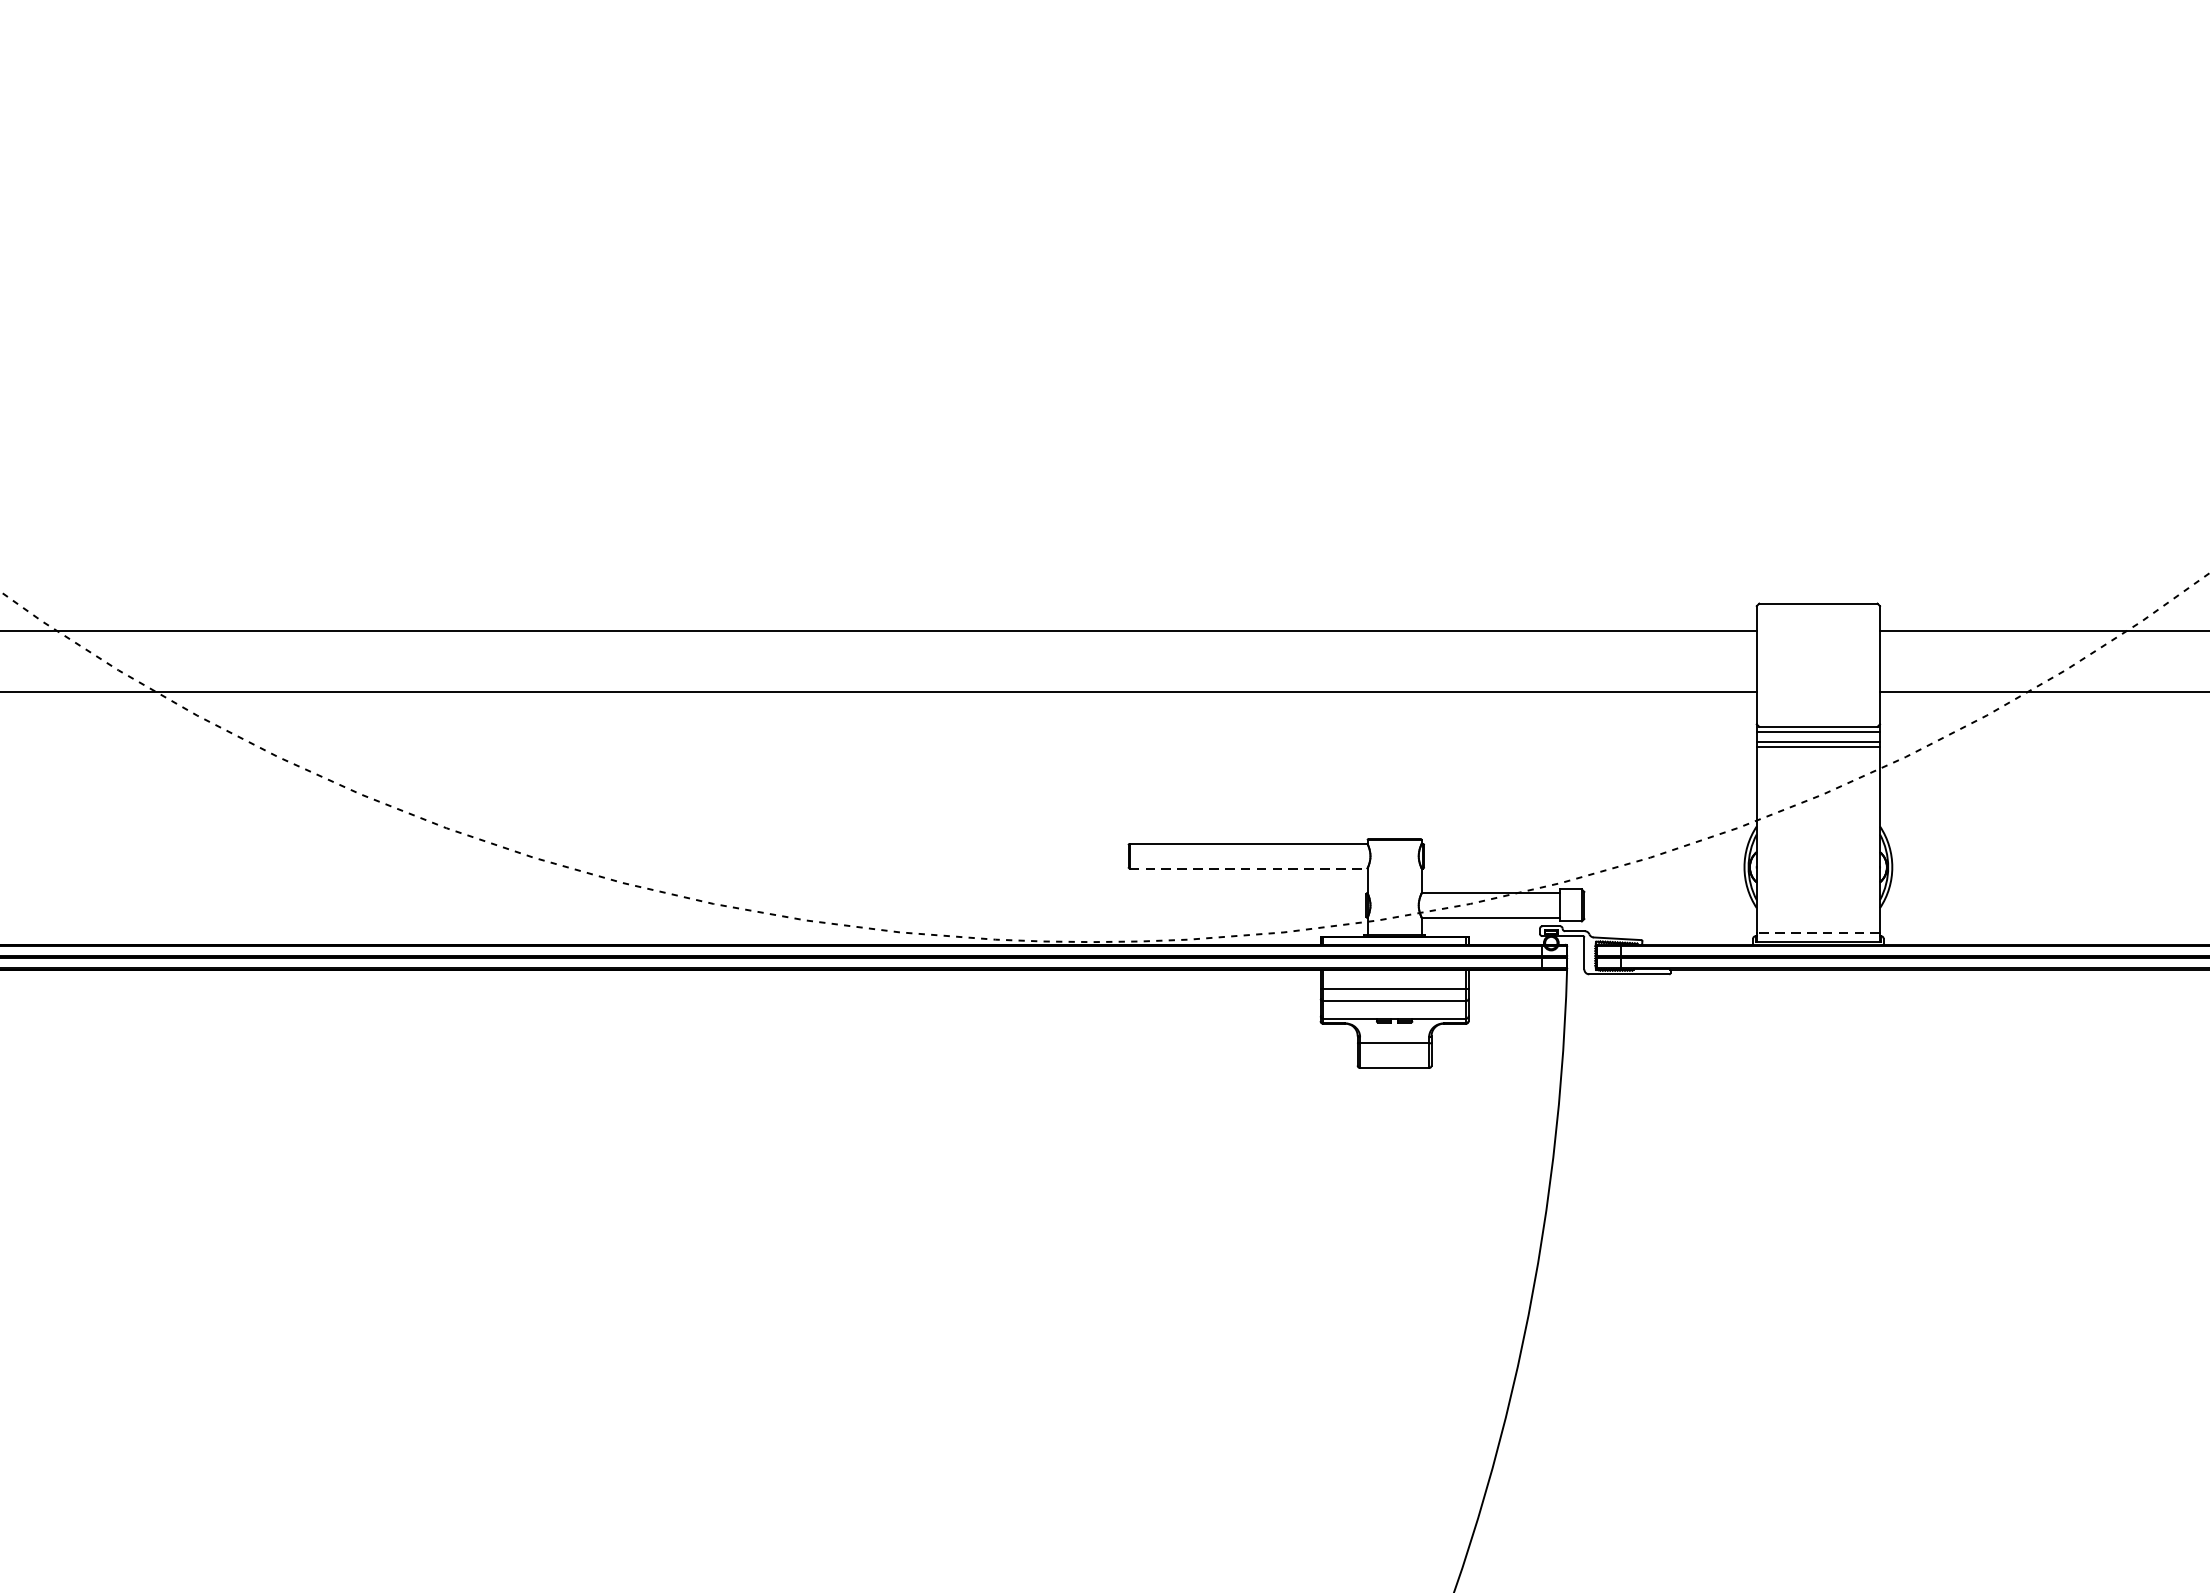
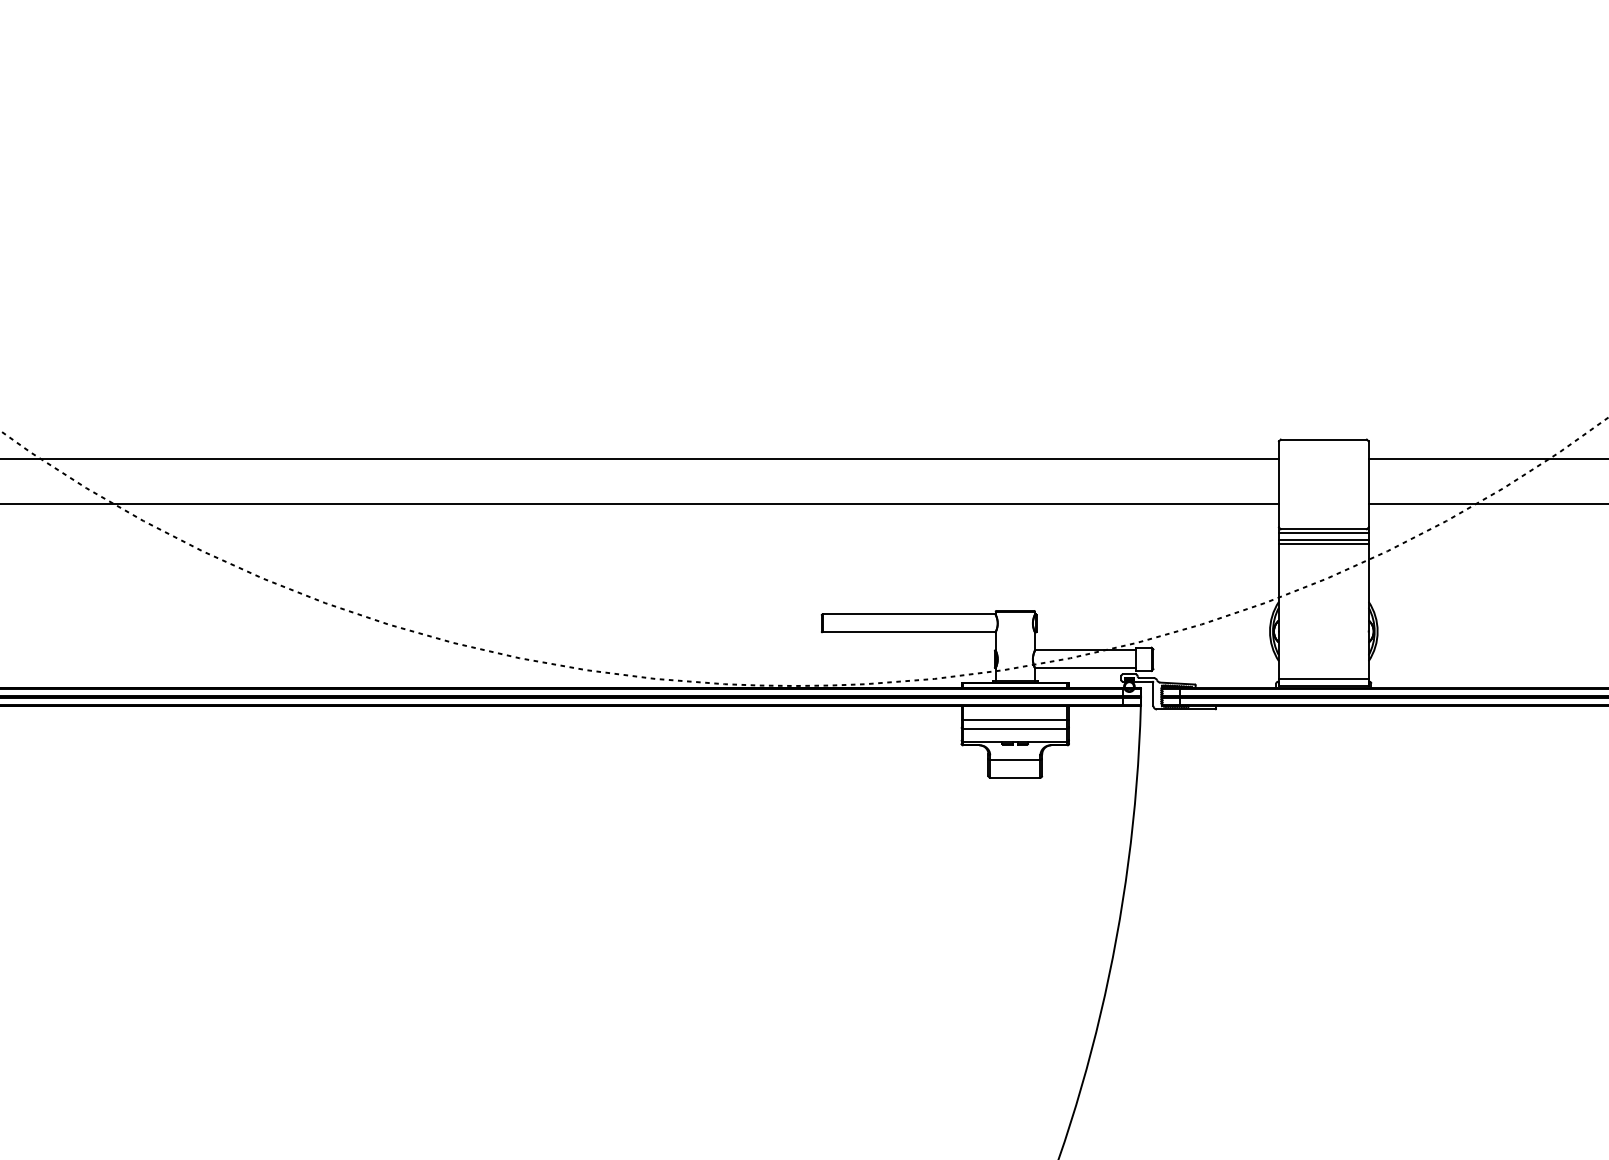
line: (1249, 868) -> (909, 632), dashed -> solid
line: (1817, 933) -> (1323, 679), dashed -> solid

